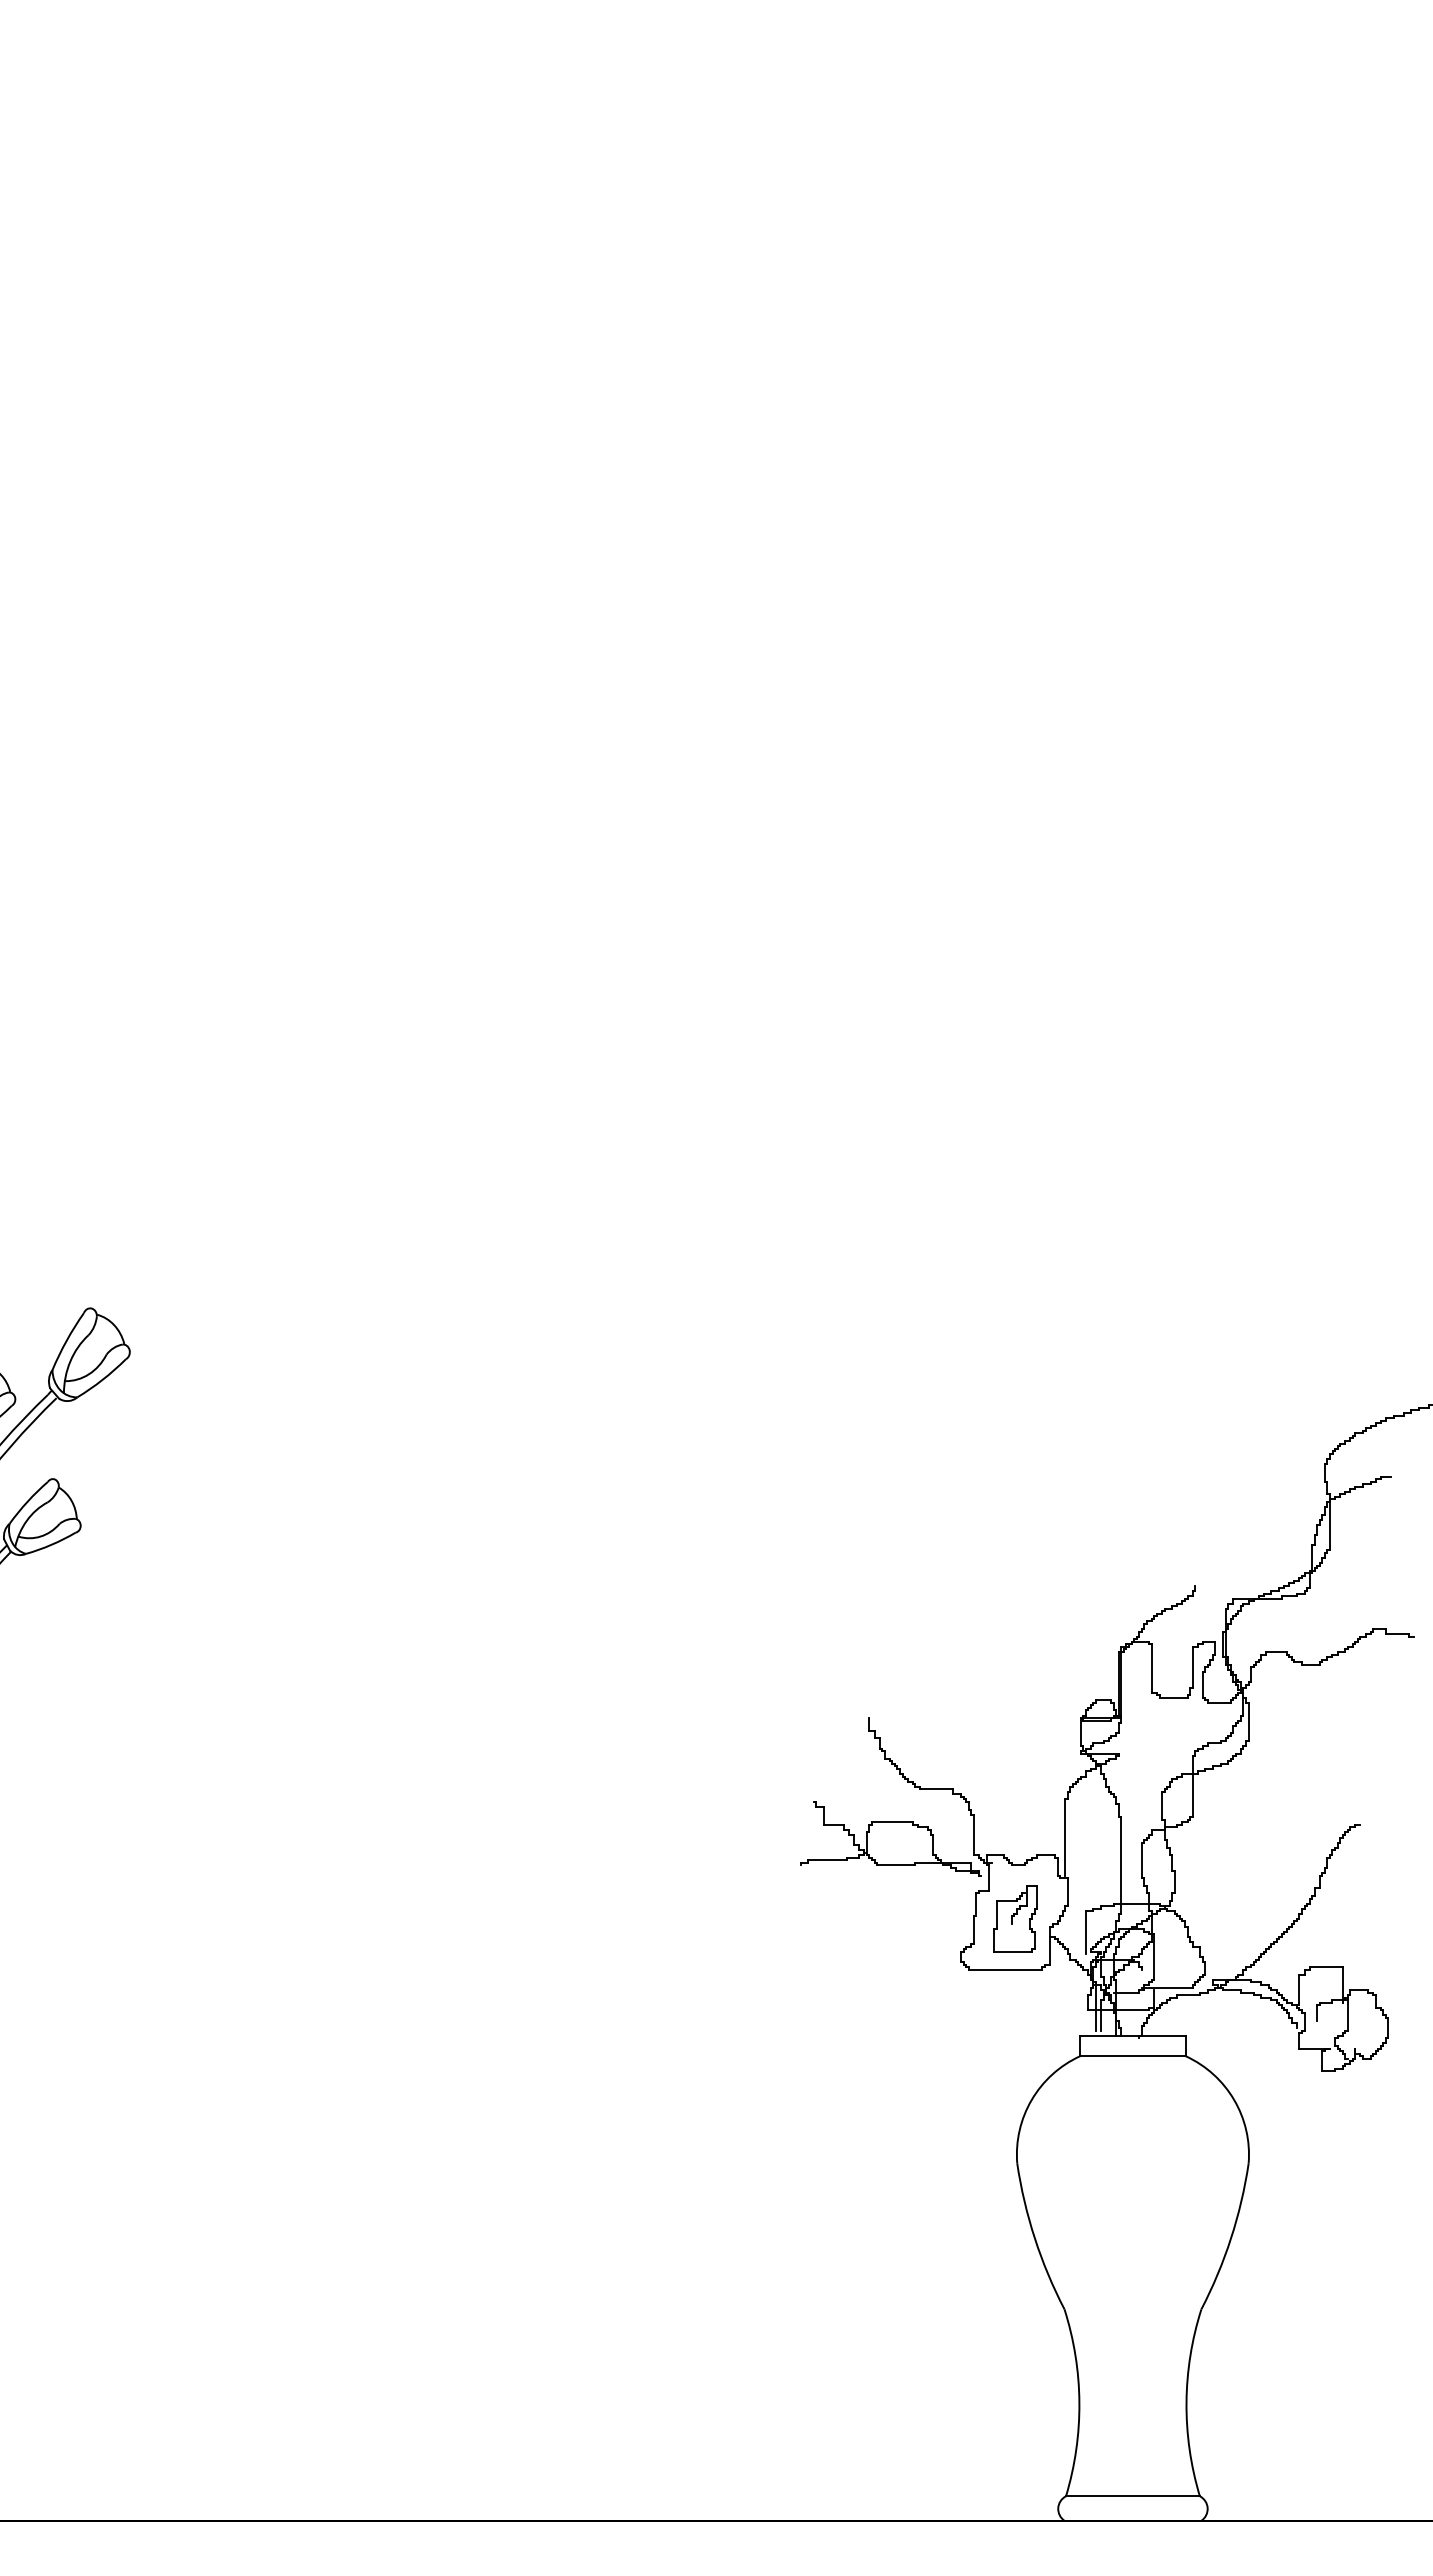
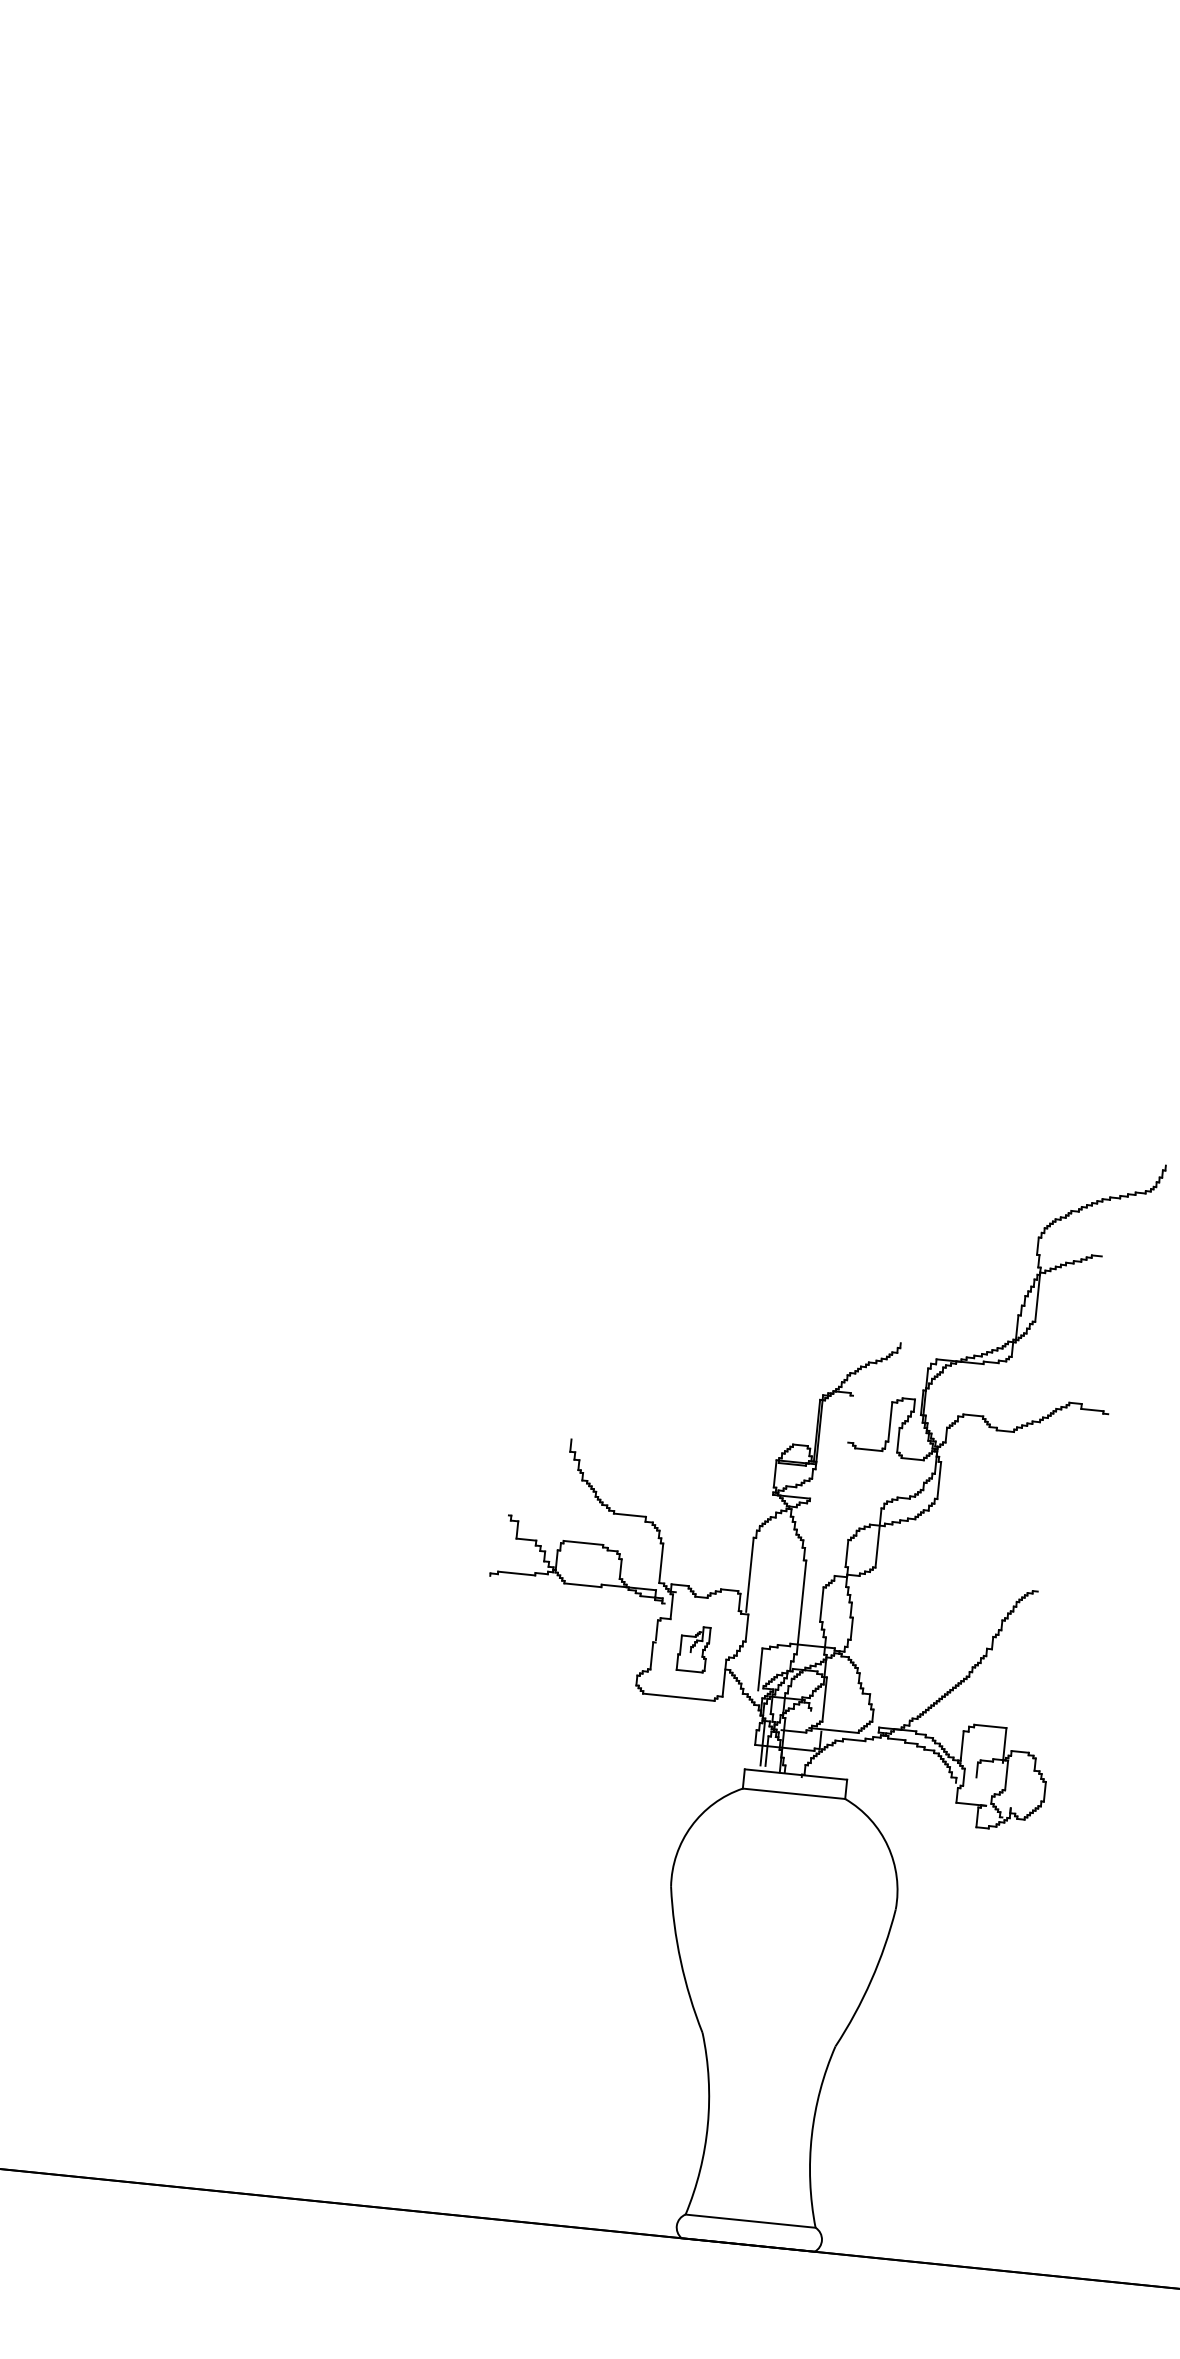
line: (1151, 1668) -> (850, 1419), removed
part: (1015, 1918) -> (693, 1648), size x0.7

